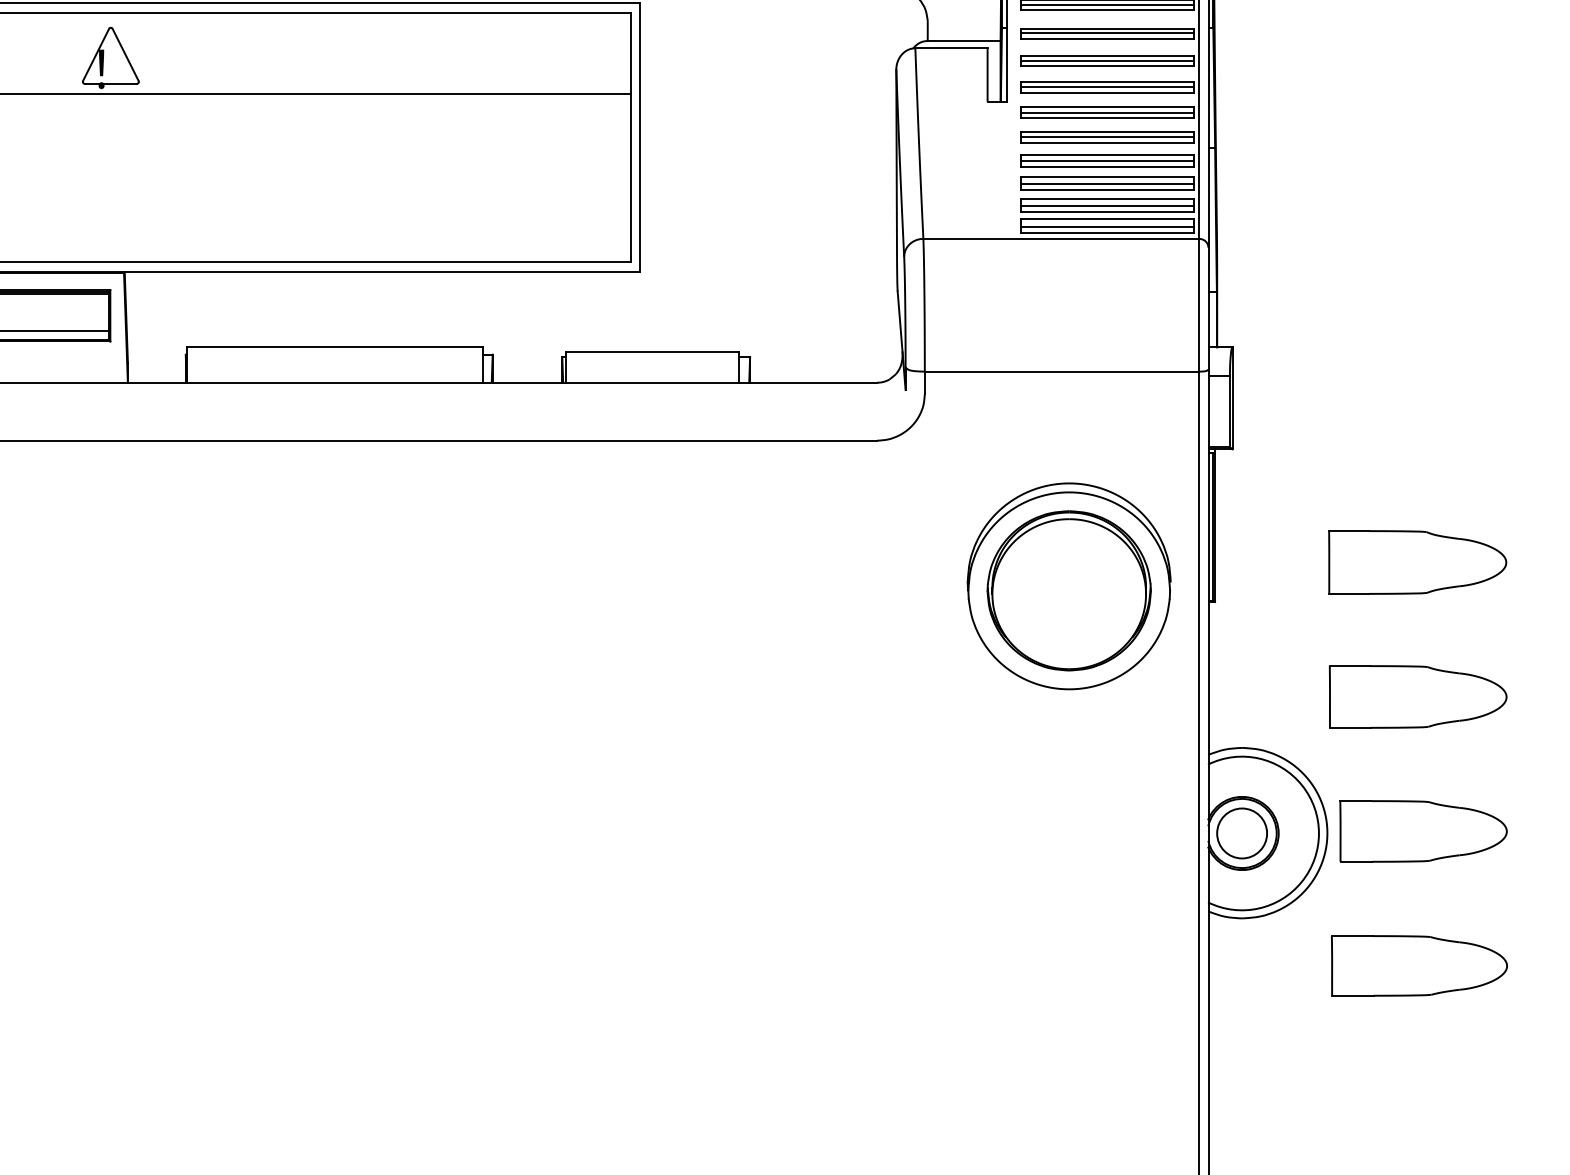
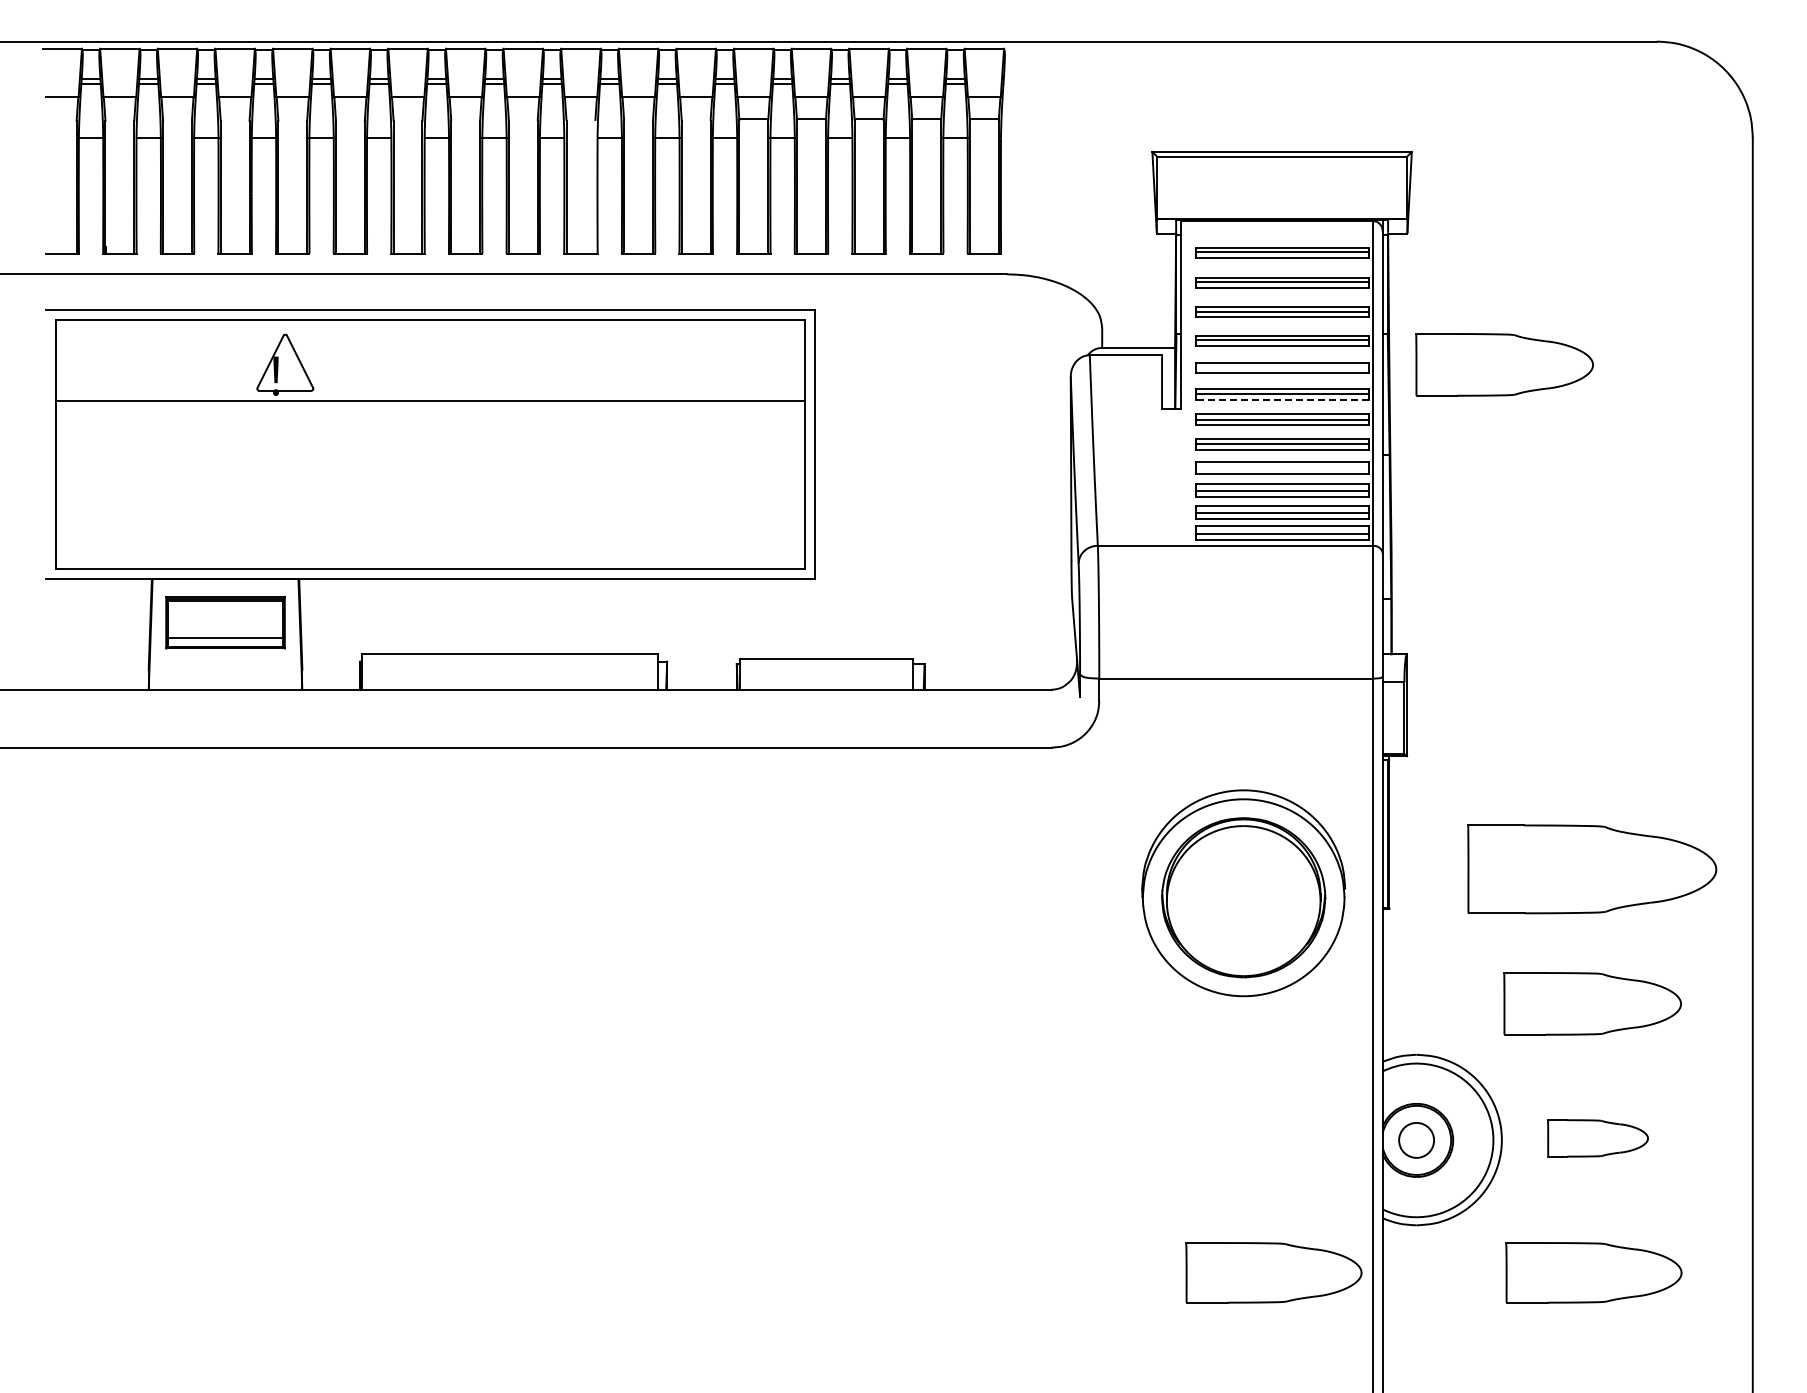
part: (1330, 57) -> (1504, 364), added
line: (1107, 60) -> (1281, 367), removed
line: (1107, 92) -> (1281, 399), solid -> dashed
line: (1107, 161) -> (1281, 468), removed
part: (1417, 562) -> (1591, 869), size x1.4
part: (1423, 831) -> (1597, 1138), size x0.6
circle: (1242, 833) -> (1416, 1140), size x0.7
part: (1099, 965) -> (1273, 1272), added

